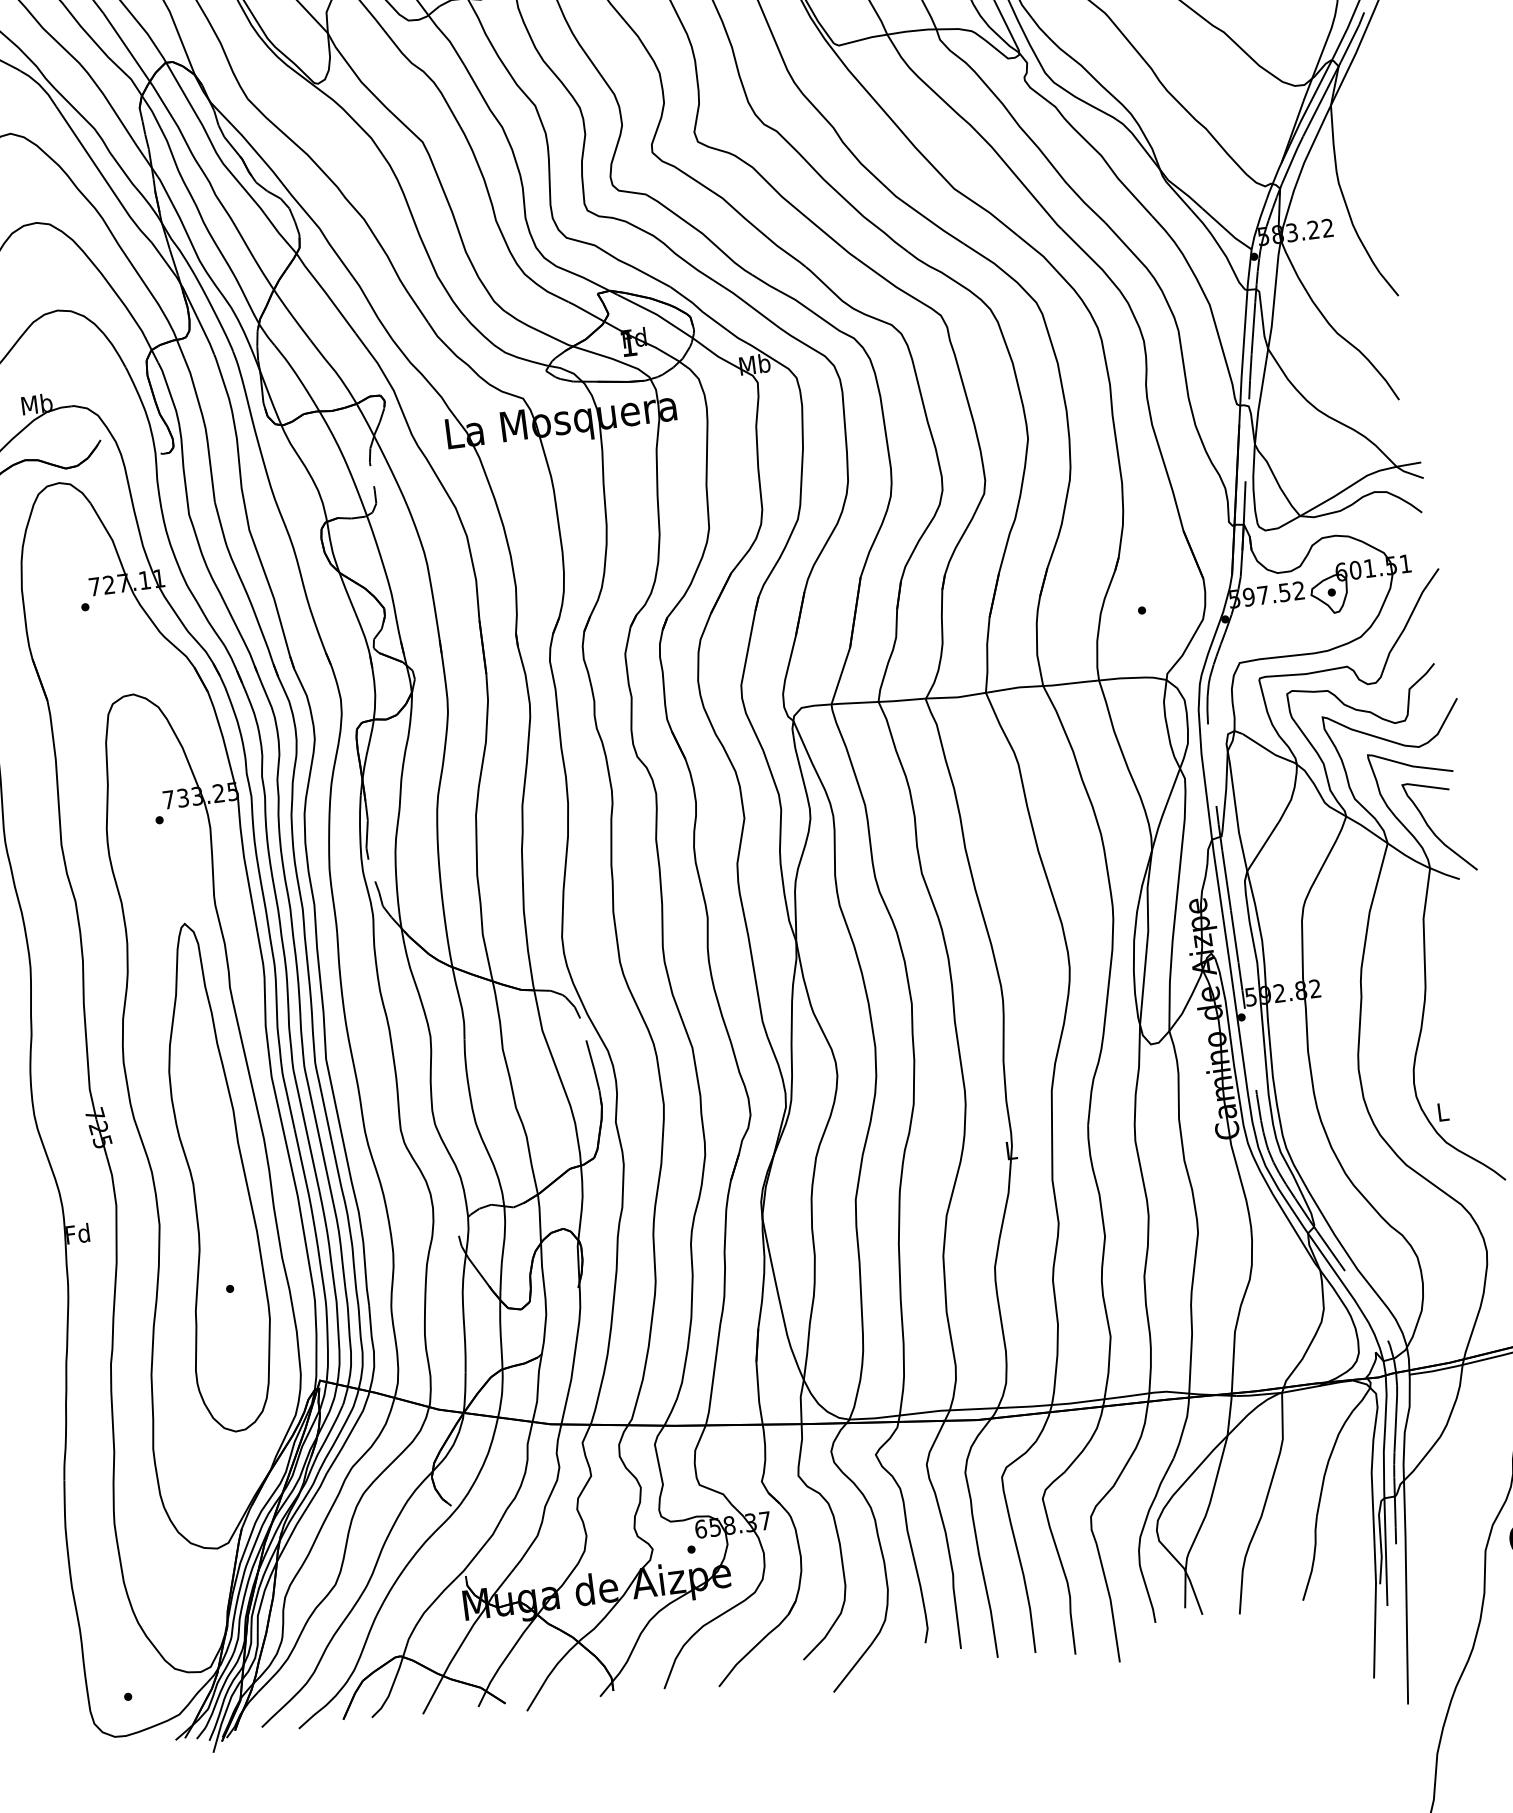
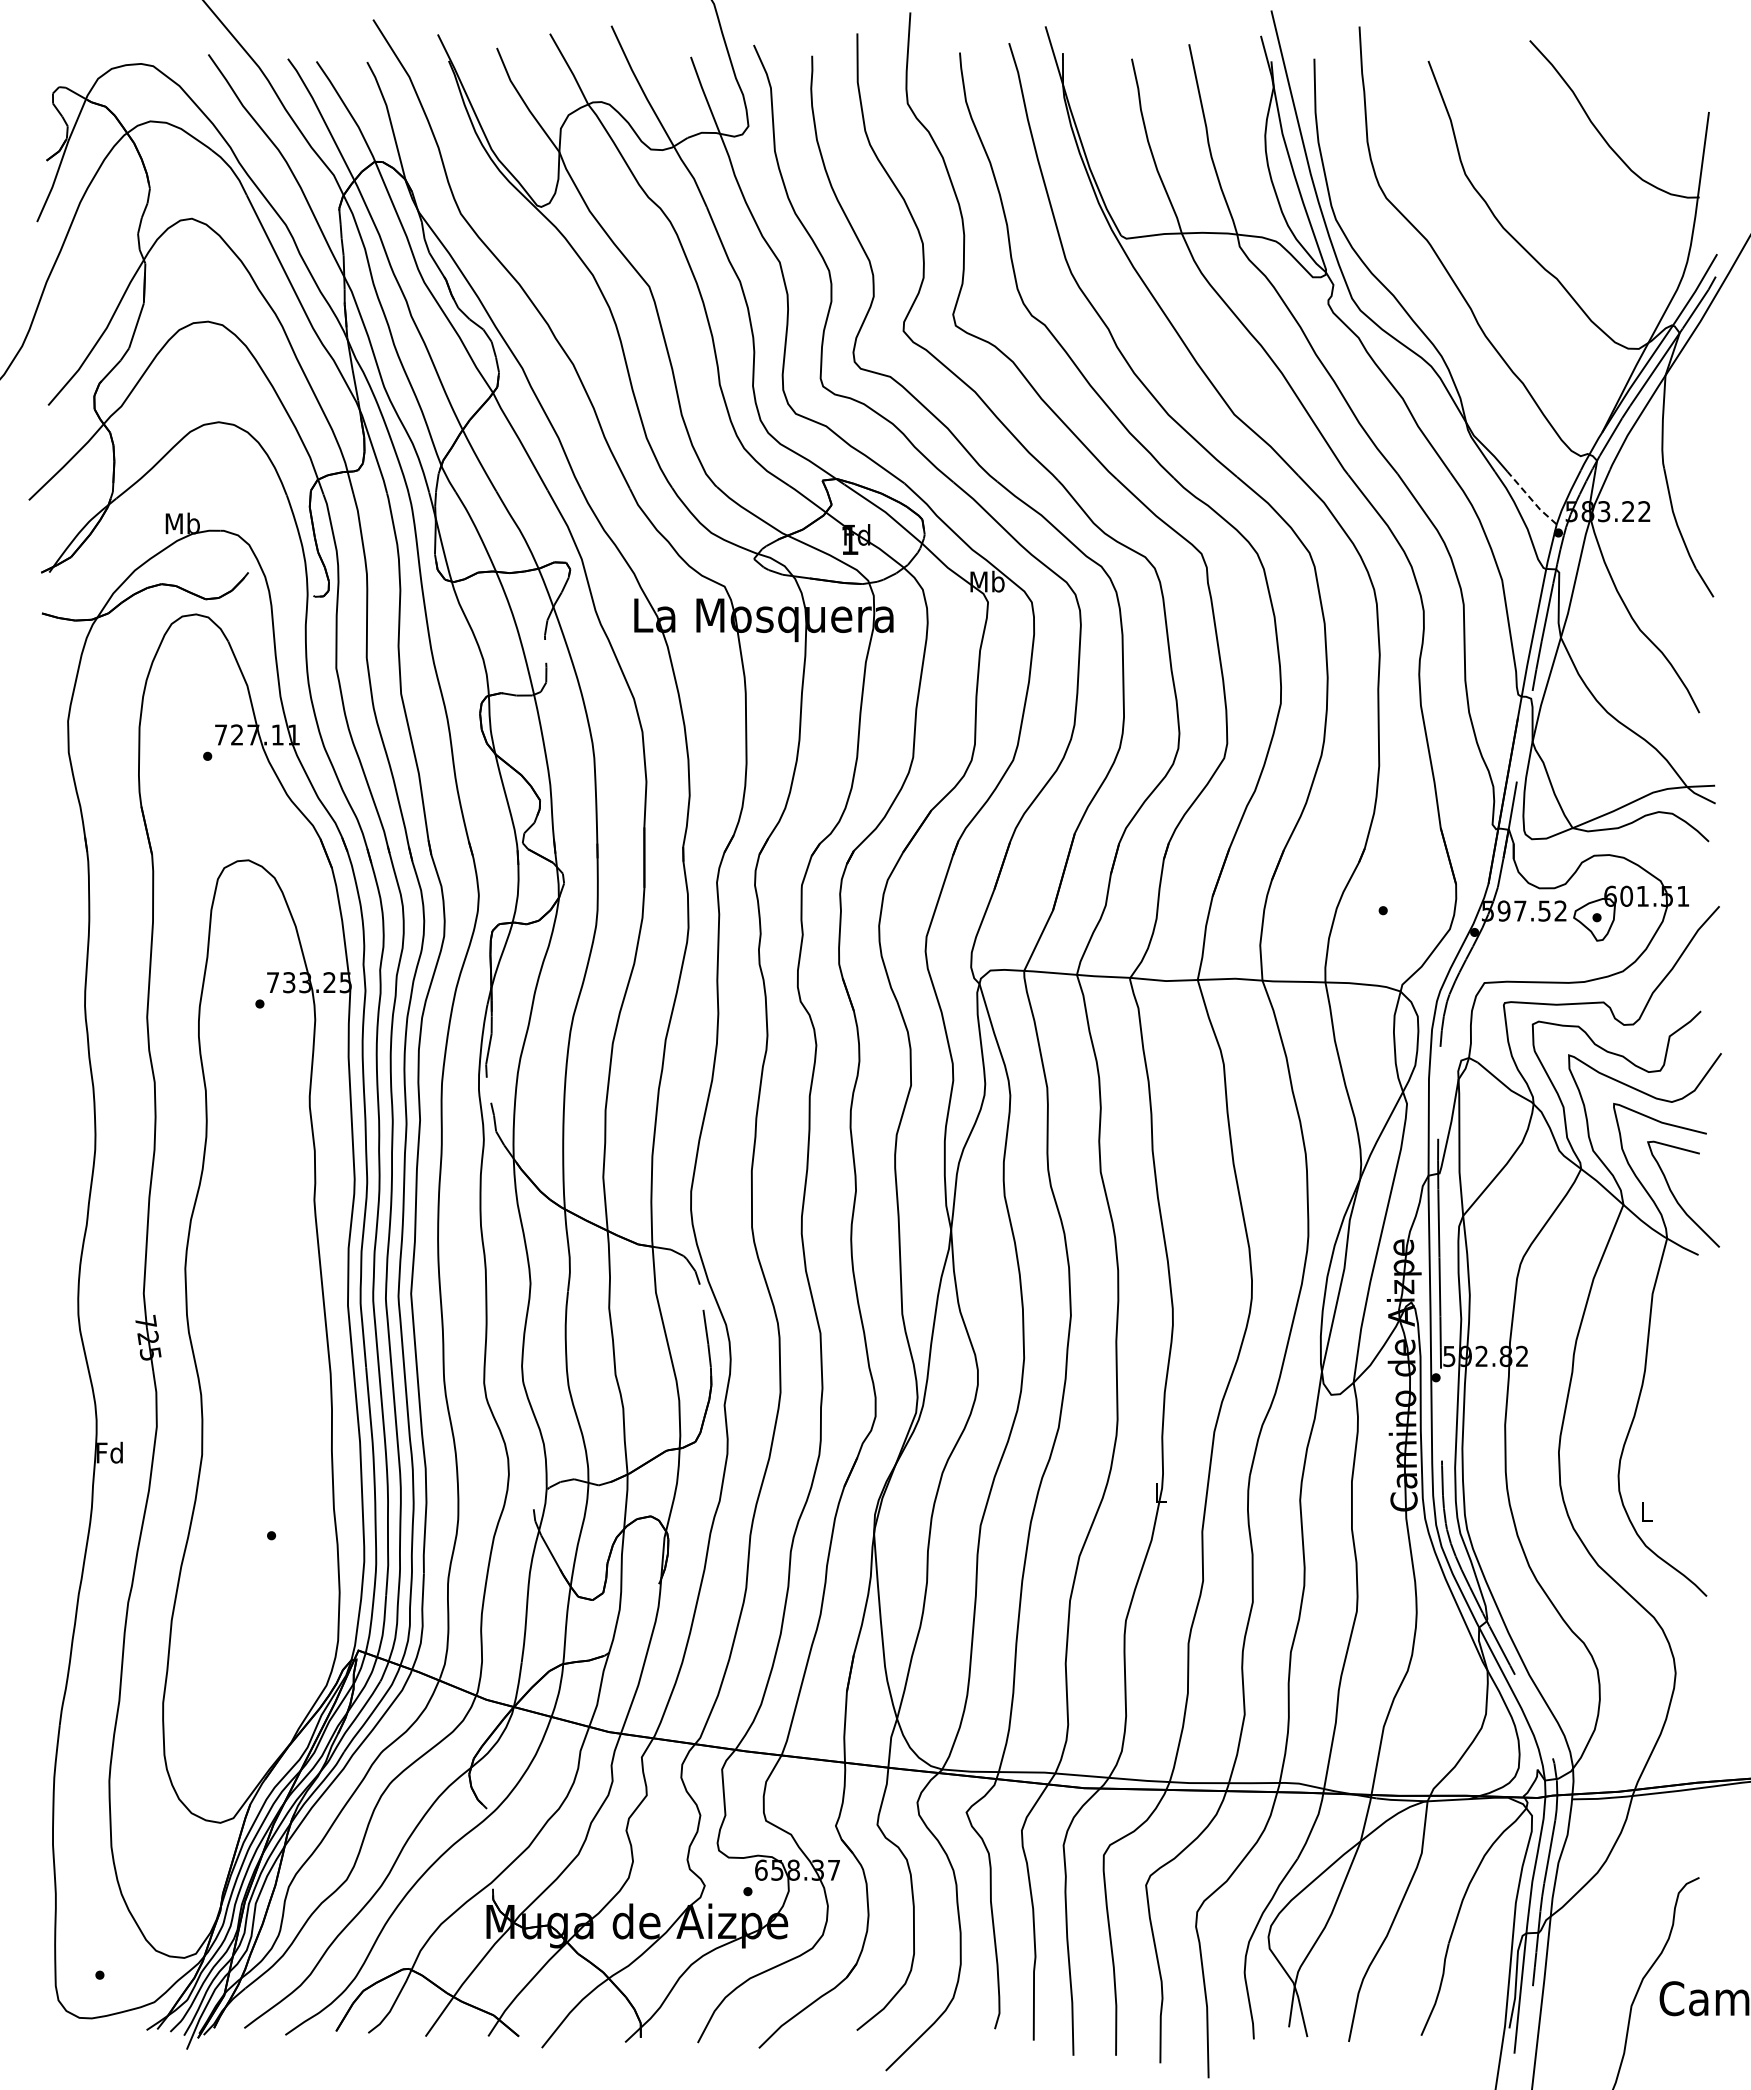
line: (1226, 230) -> (1531, 499), solid -> dashed
part: (211, 1177) -> (266, 1408), removed

